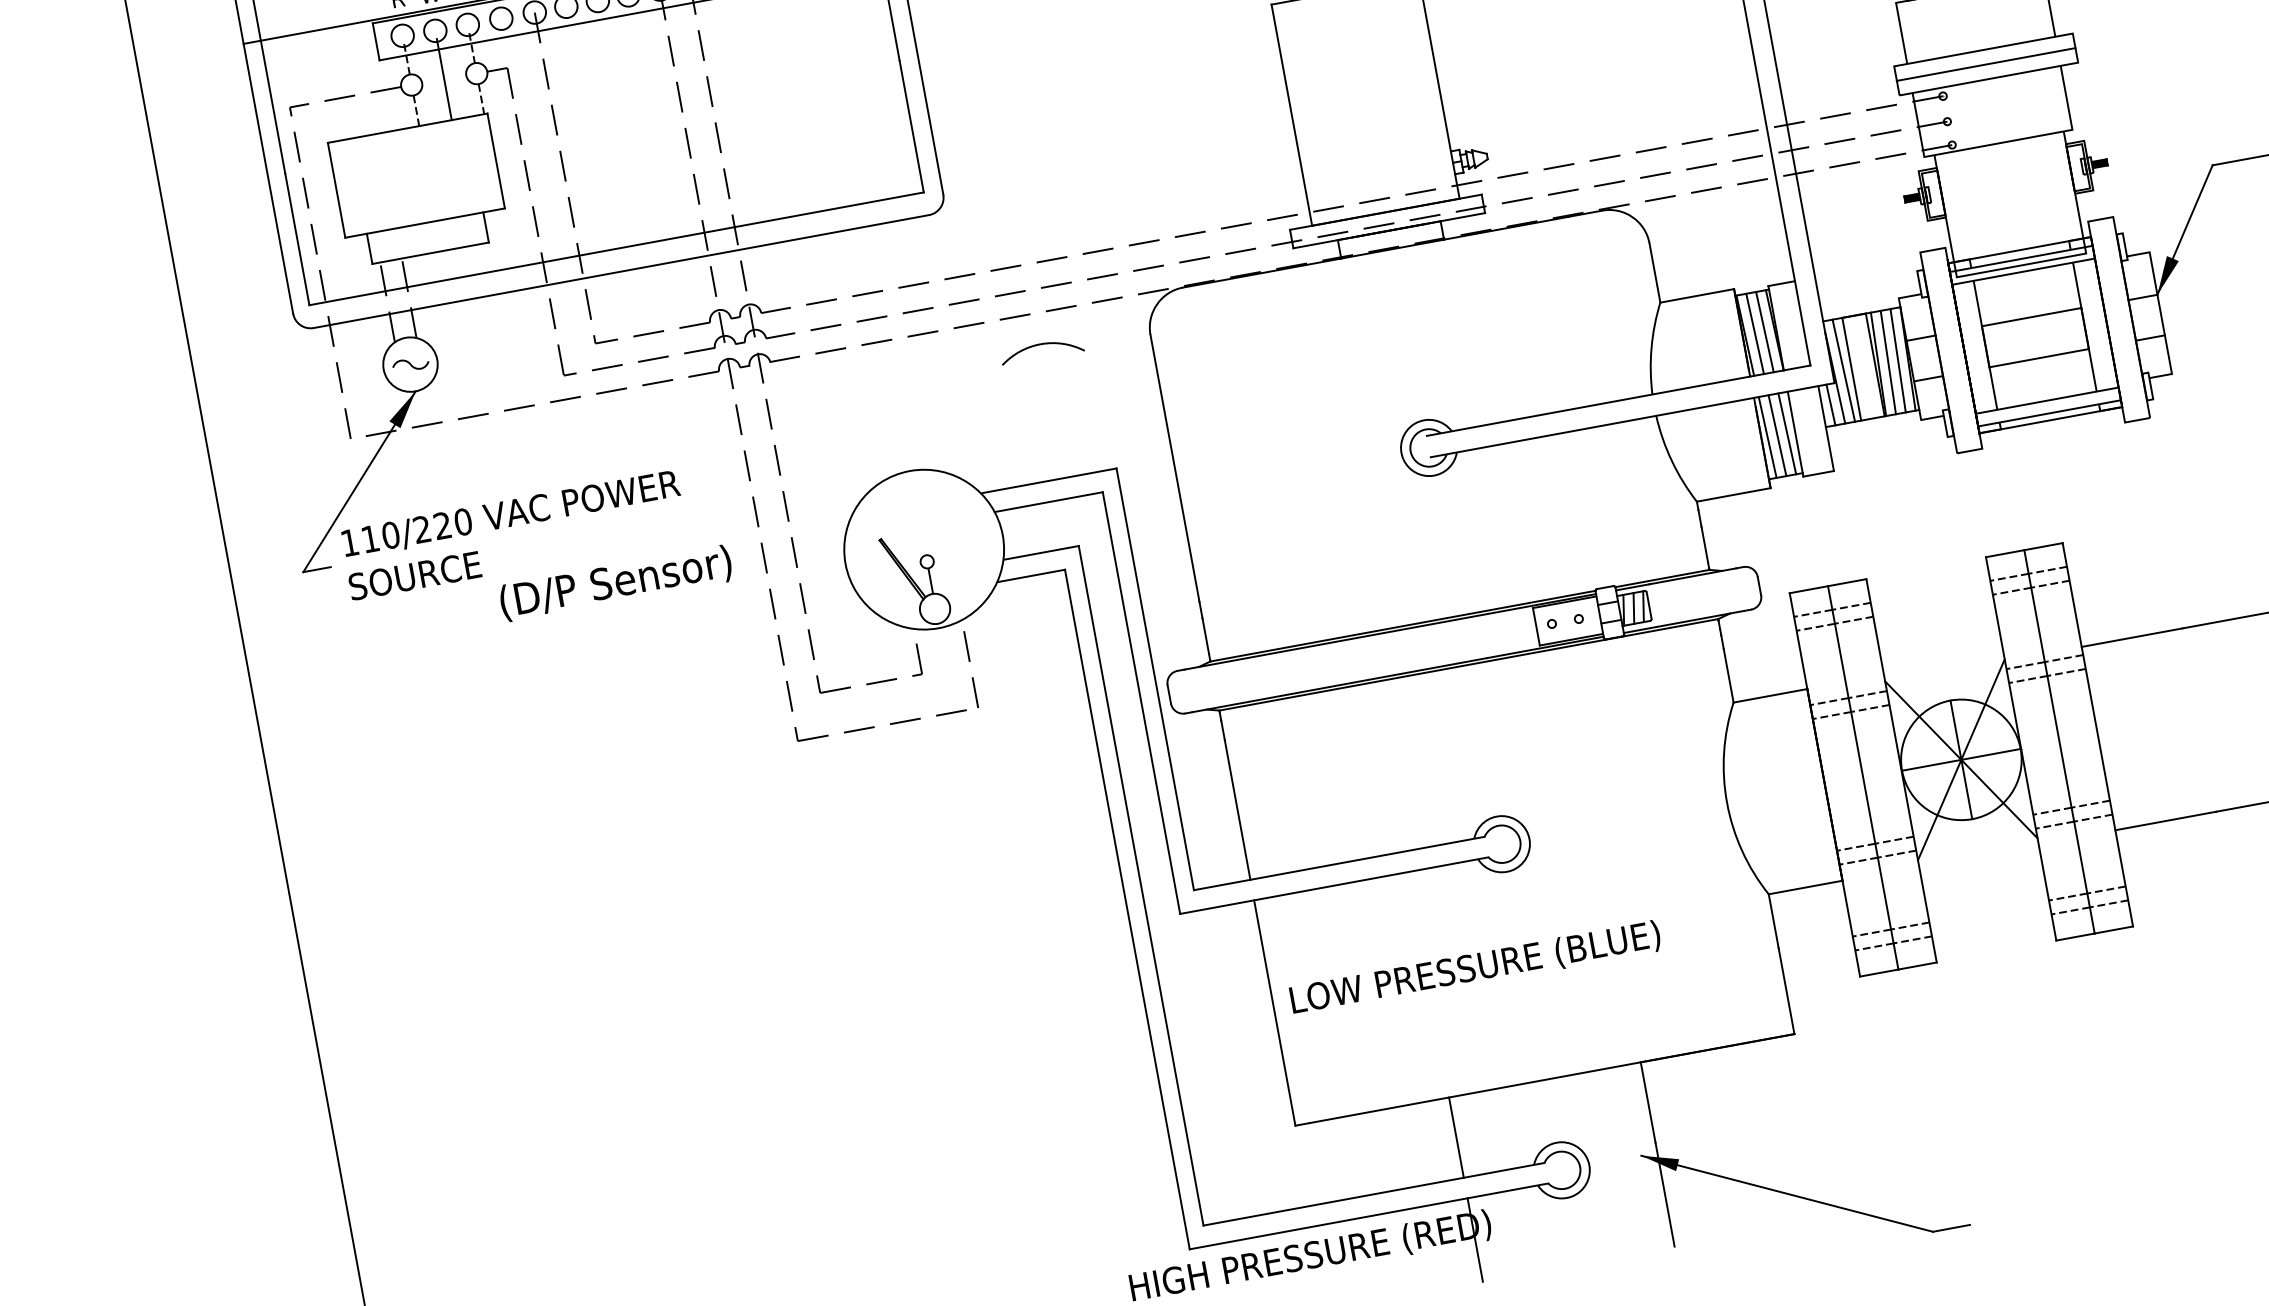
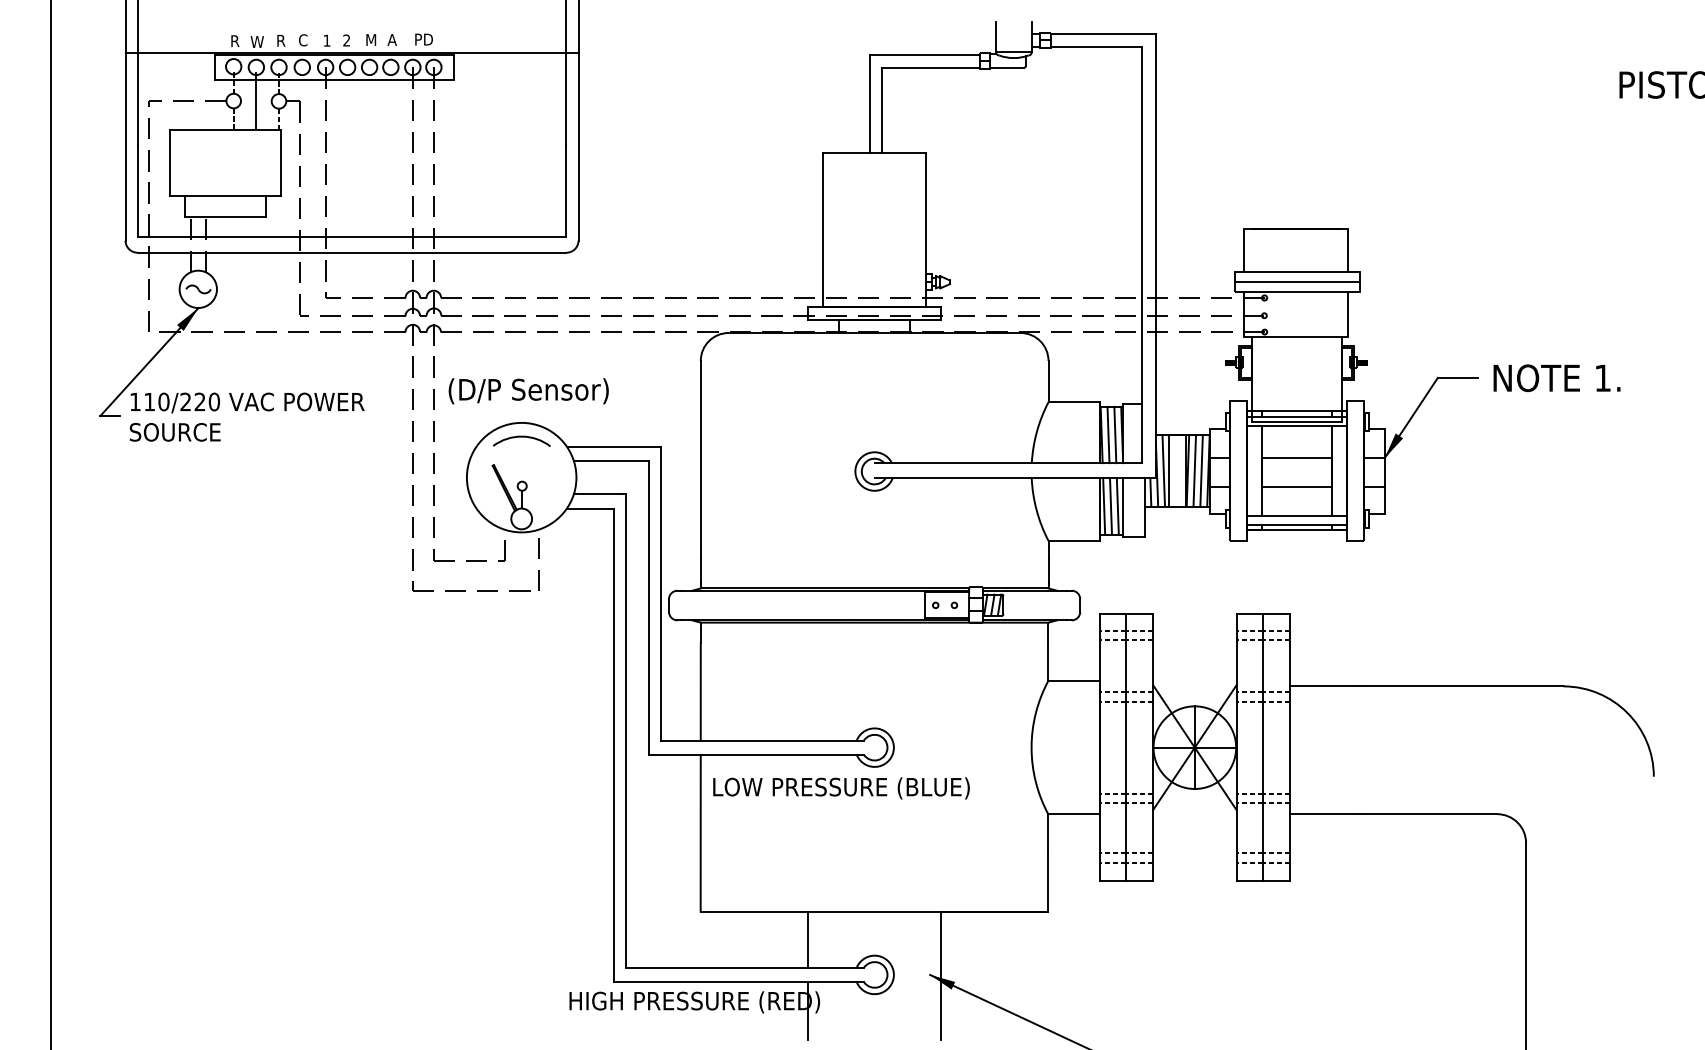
arc: (1040, 345) -> (521, 437), moved
text: (615, 583) -> (528, 391), moved
text: (1475, 968) -> (841, 788), moved

